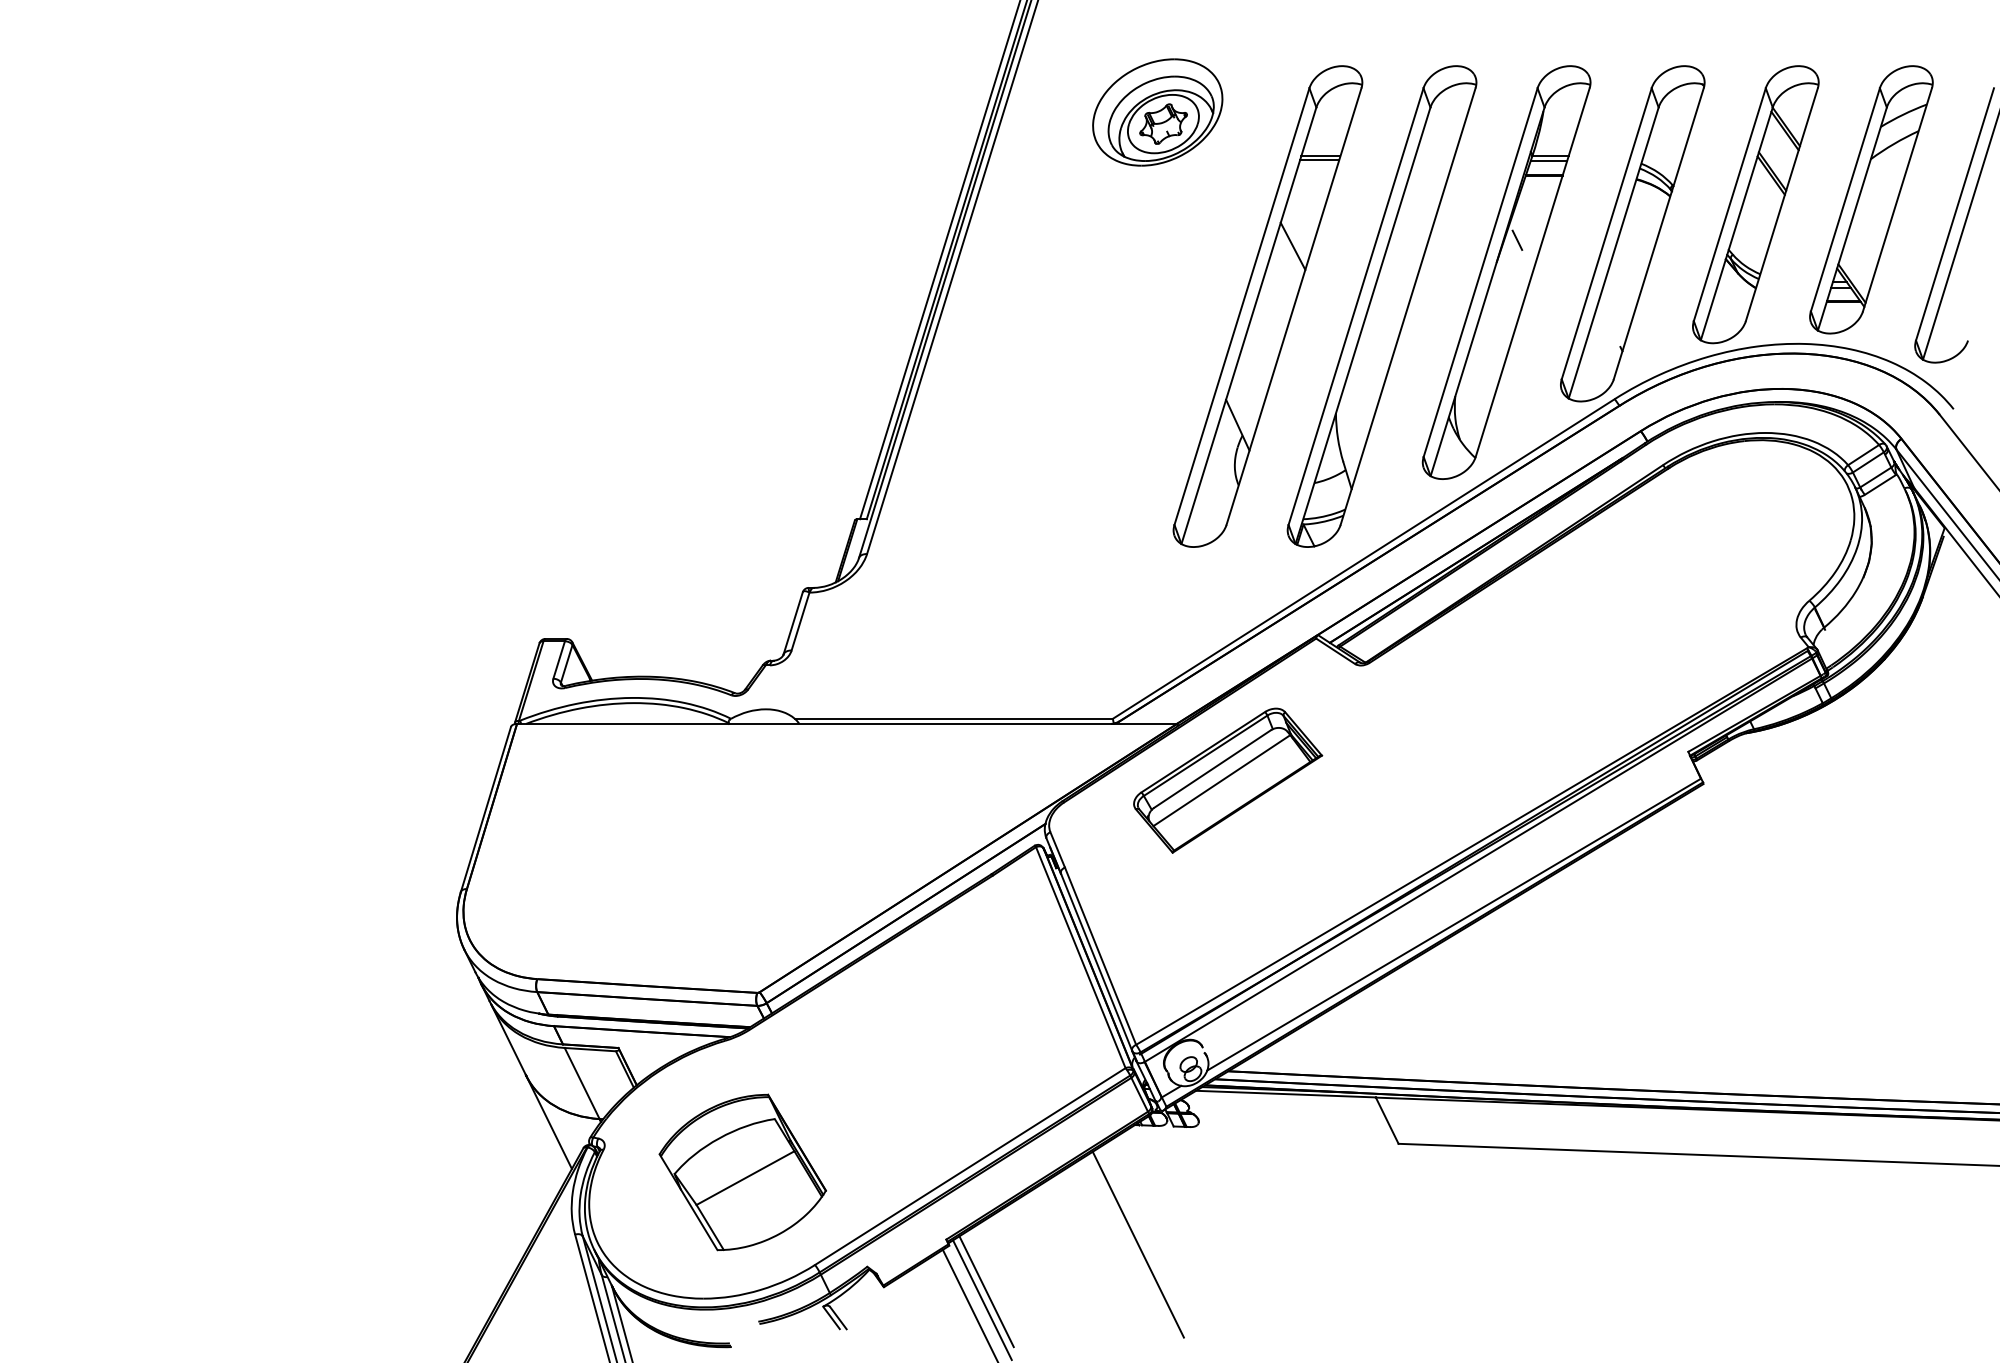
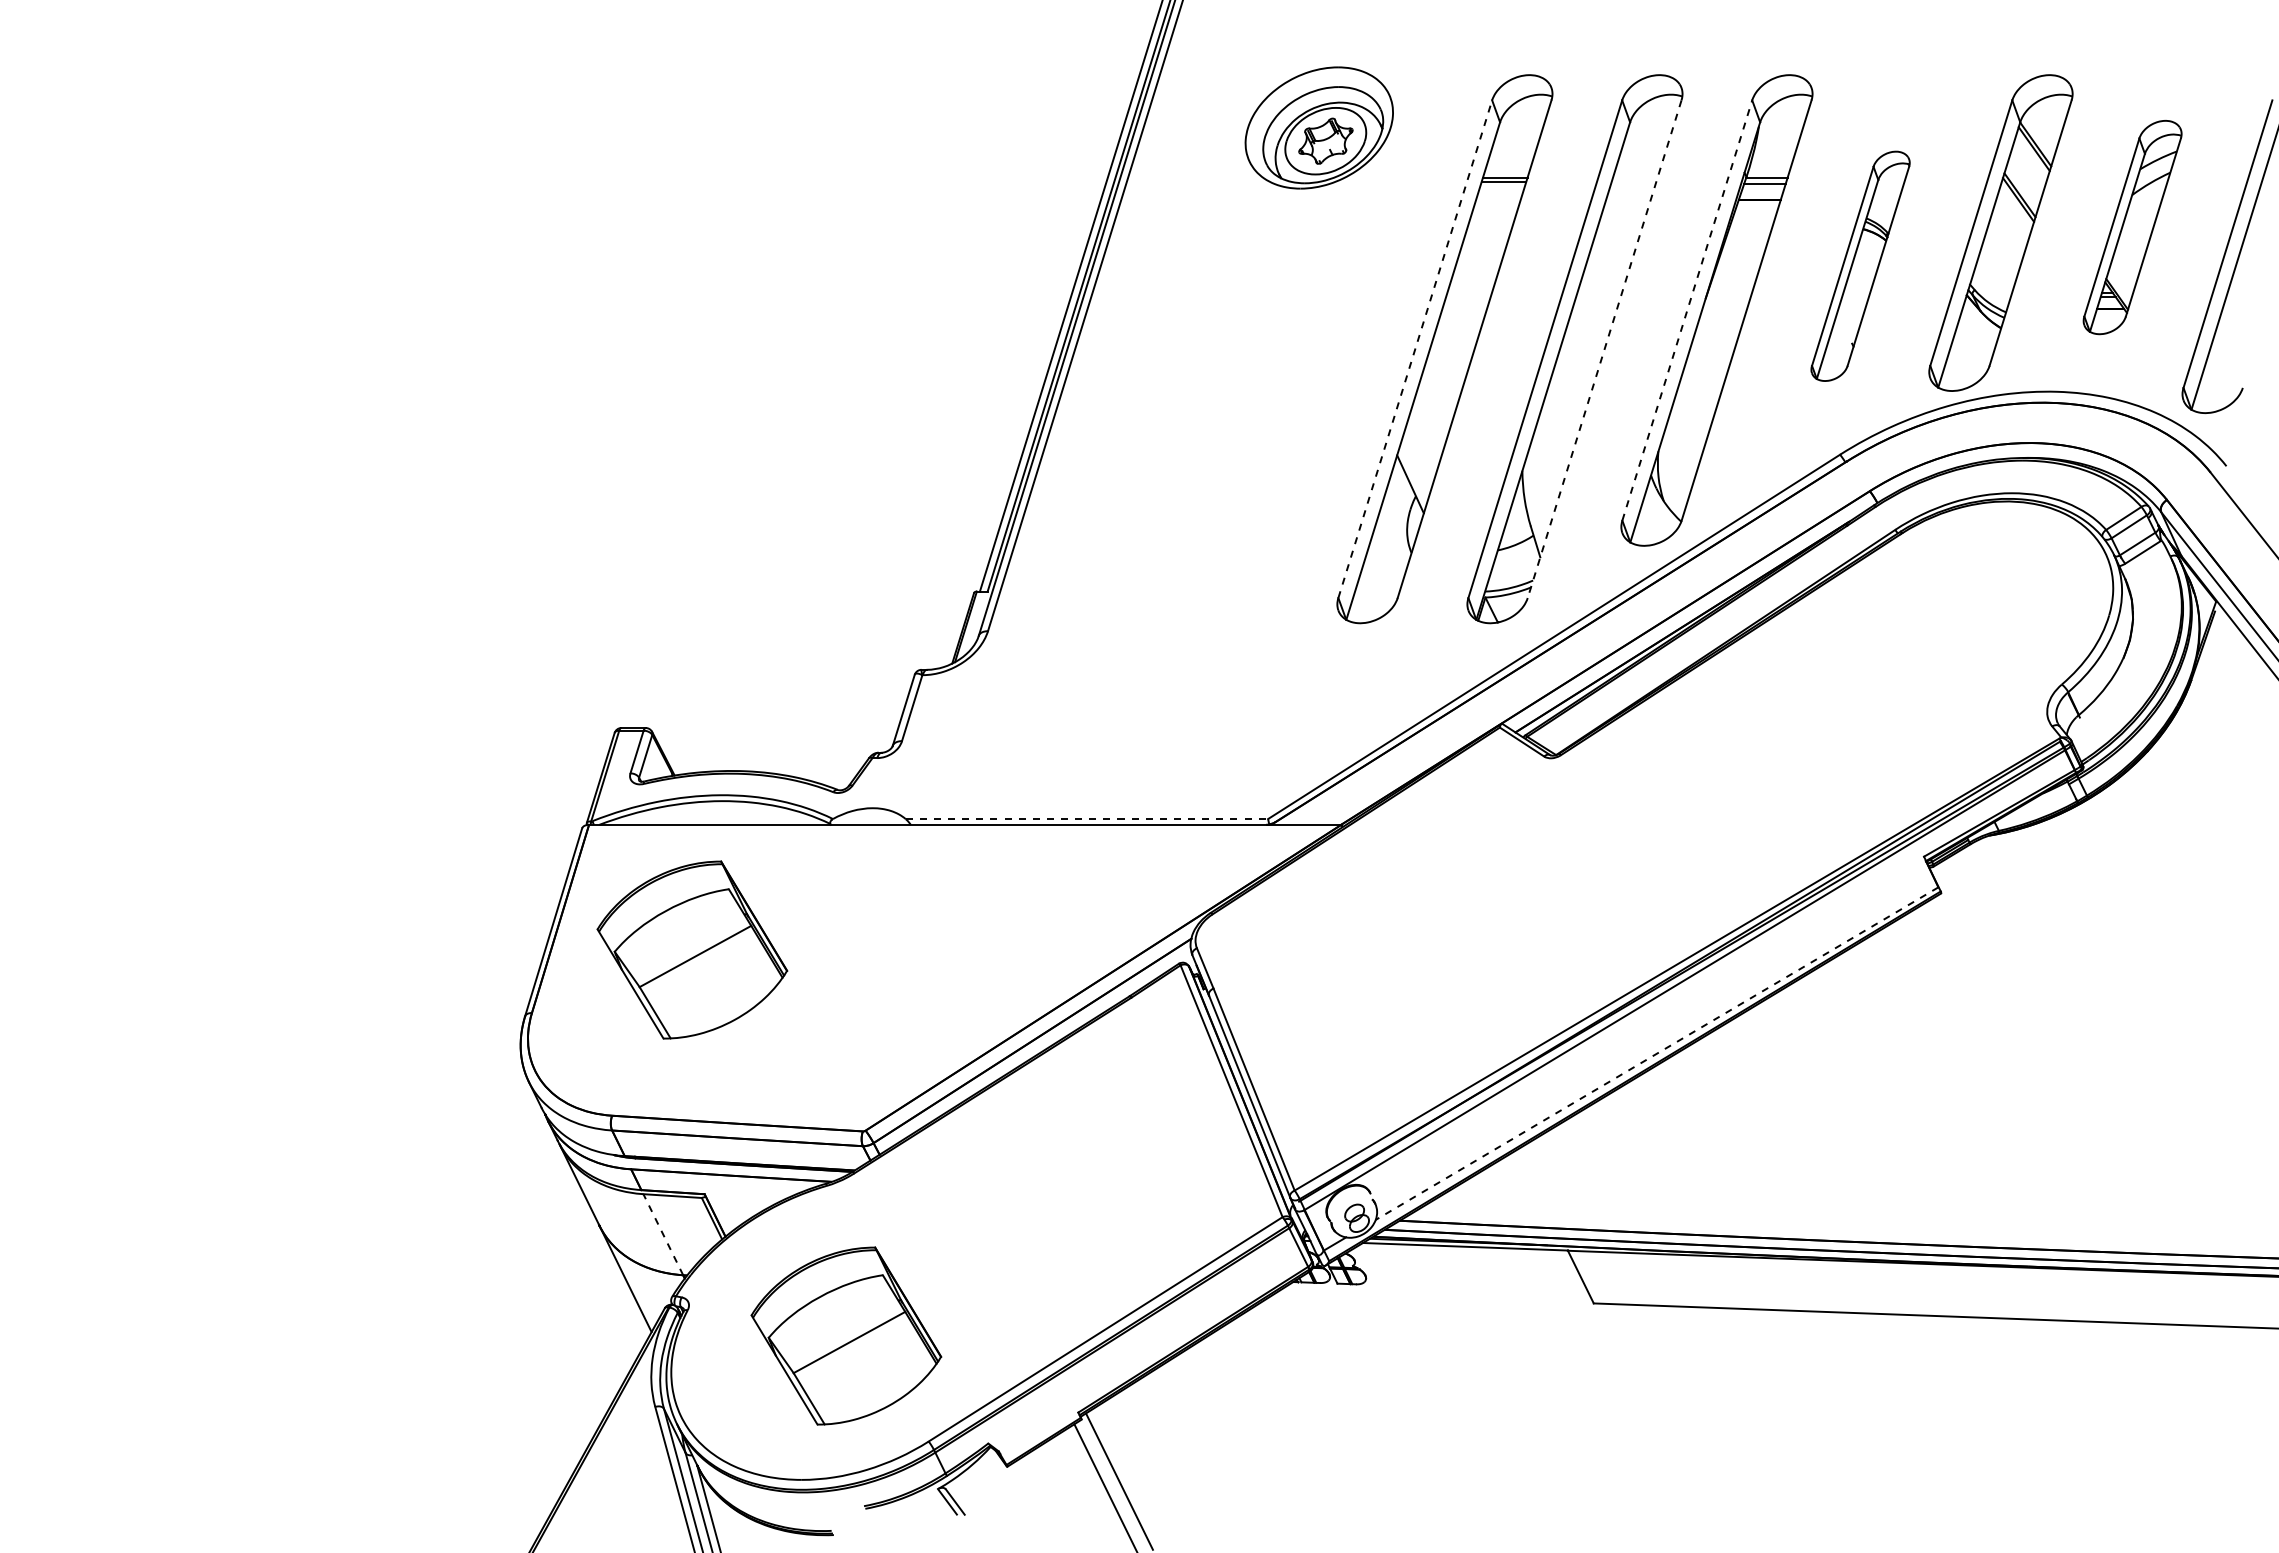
part: (1871, 199) -> (2132, 227), size x0.7
part: (1632, 234) -> (1860, 266), size x0.6
line: (1516, 240) -> (1728, 273), removed
line: (1293, 246) -> (1473, 280), removed
line: (1480, 272) -> (1687, 310), solid -> dashed
line: (1242, 305) -> (1415, 348), solid -> dashed
line: (1407, 306) -> (1604, 349), solid -> dashed
line: (954, 719) -> (1087, 819), solid -> dashed
part: (1228, 780) -> (1399, 889), removed
part: (607, 833) -> (692, 949), added
line: (1453, 924) -> (1656, 1053), solid -> dashed
line: (582, 1083) -> (663, 1234), solid -> dashed
line: (1138, 1244) -> (1297, 1418), removed
line: (986, 1291) -> (1124, 1471), removed

